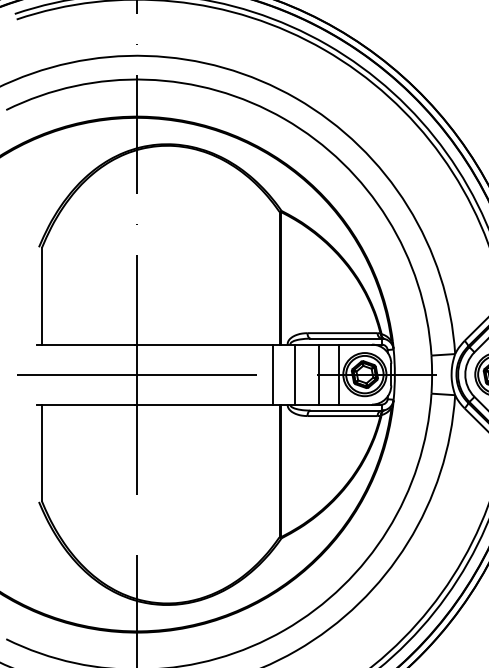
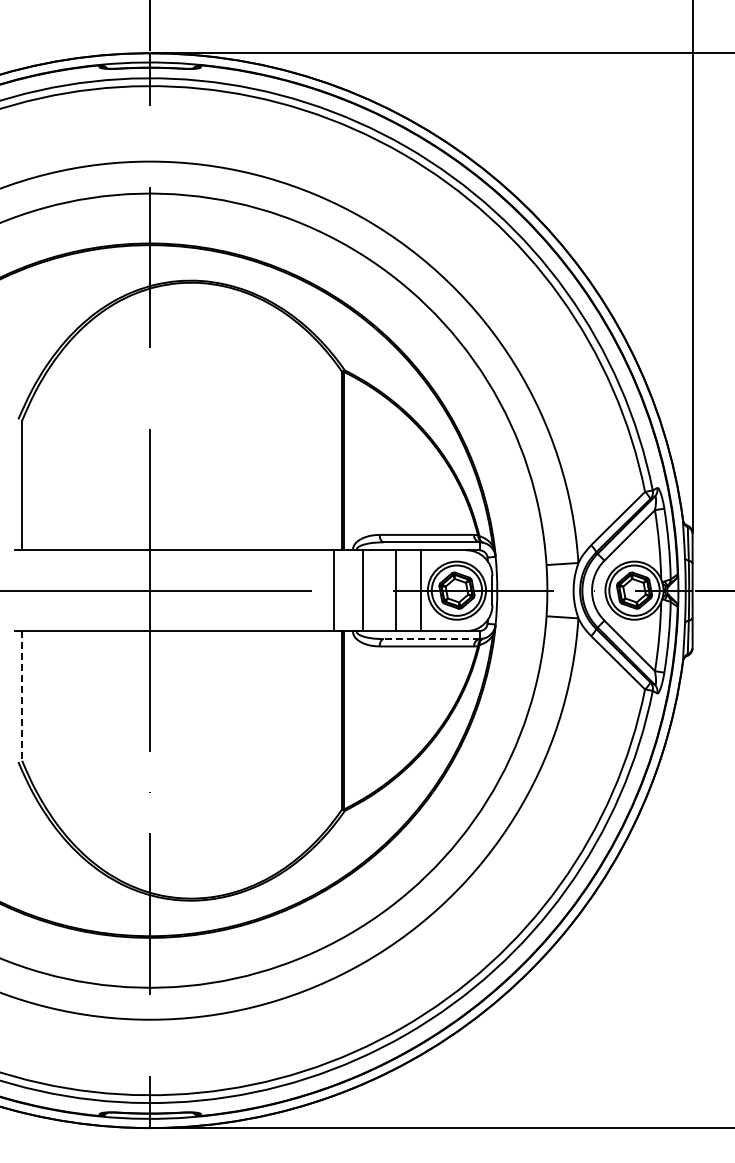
line: (345, 410) -> (431, 639), solid -> dashed
line: (42, 452) -> (22, 695), solid -> dashed

